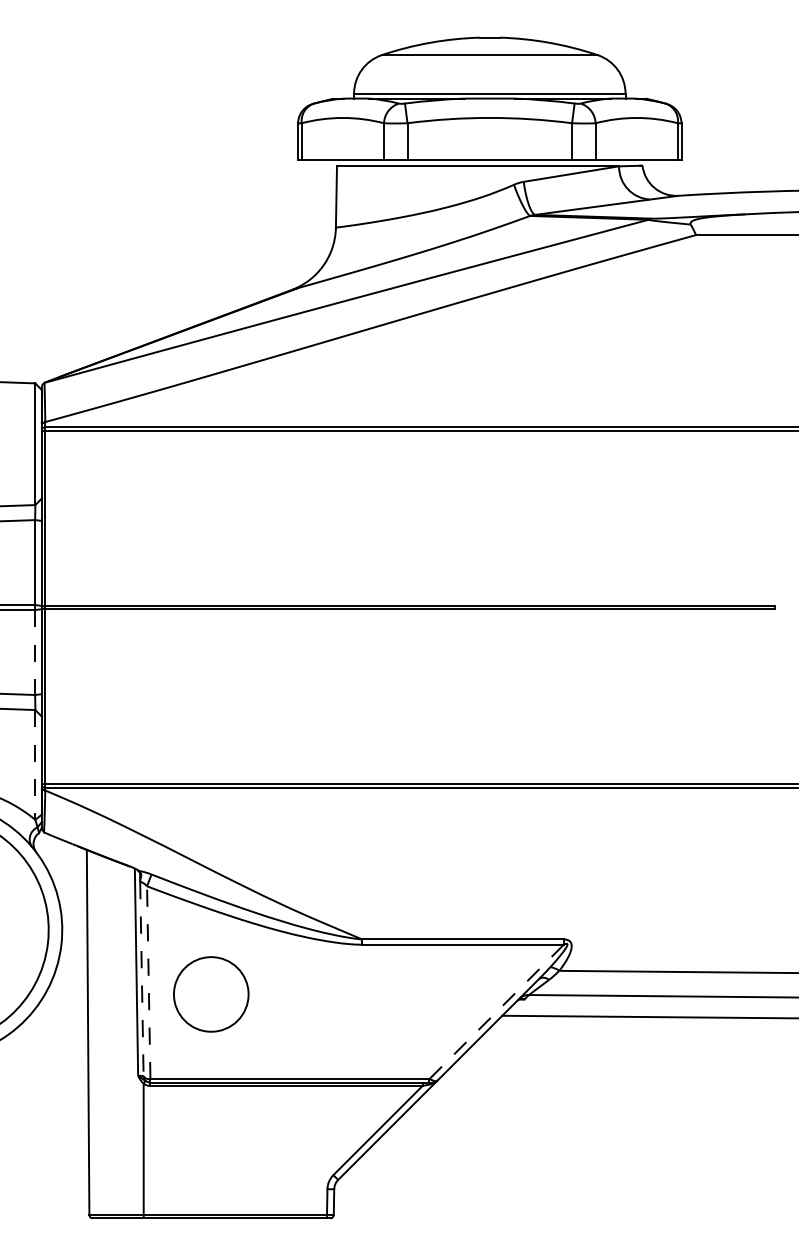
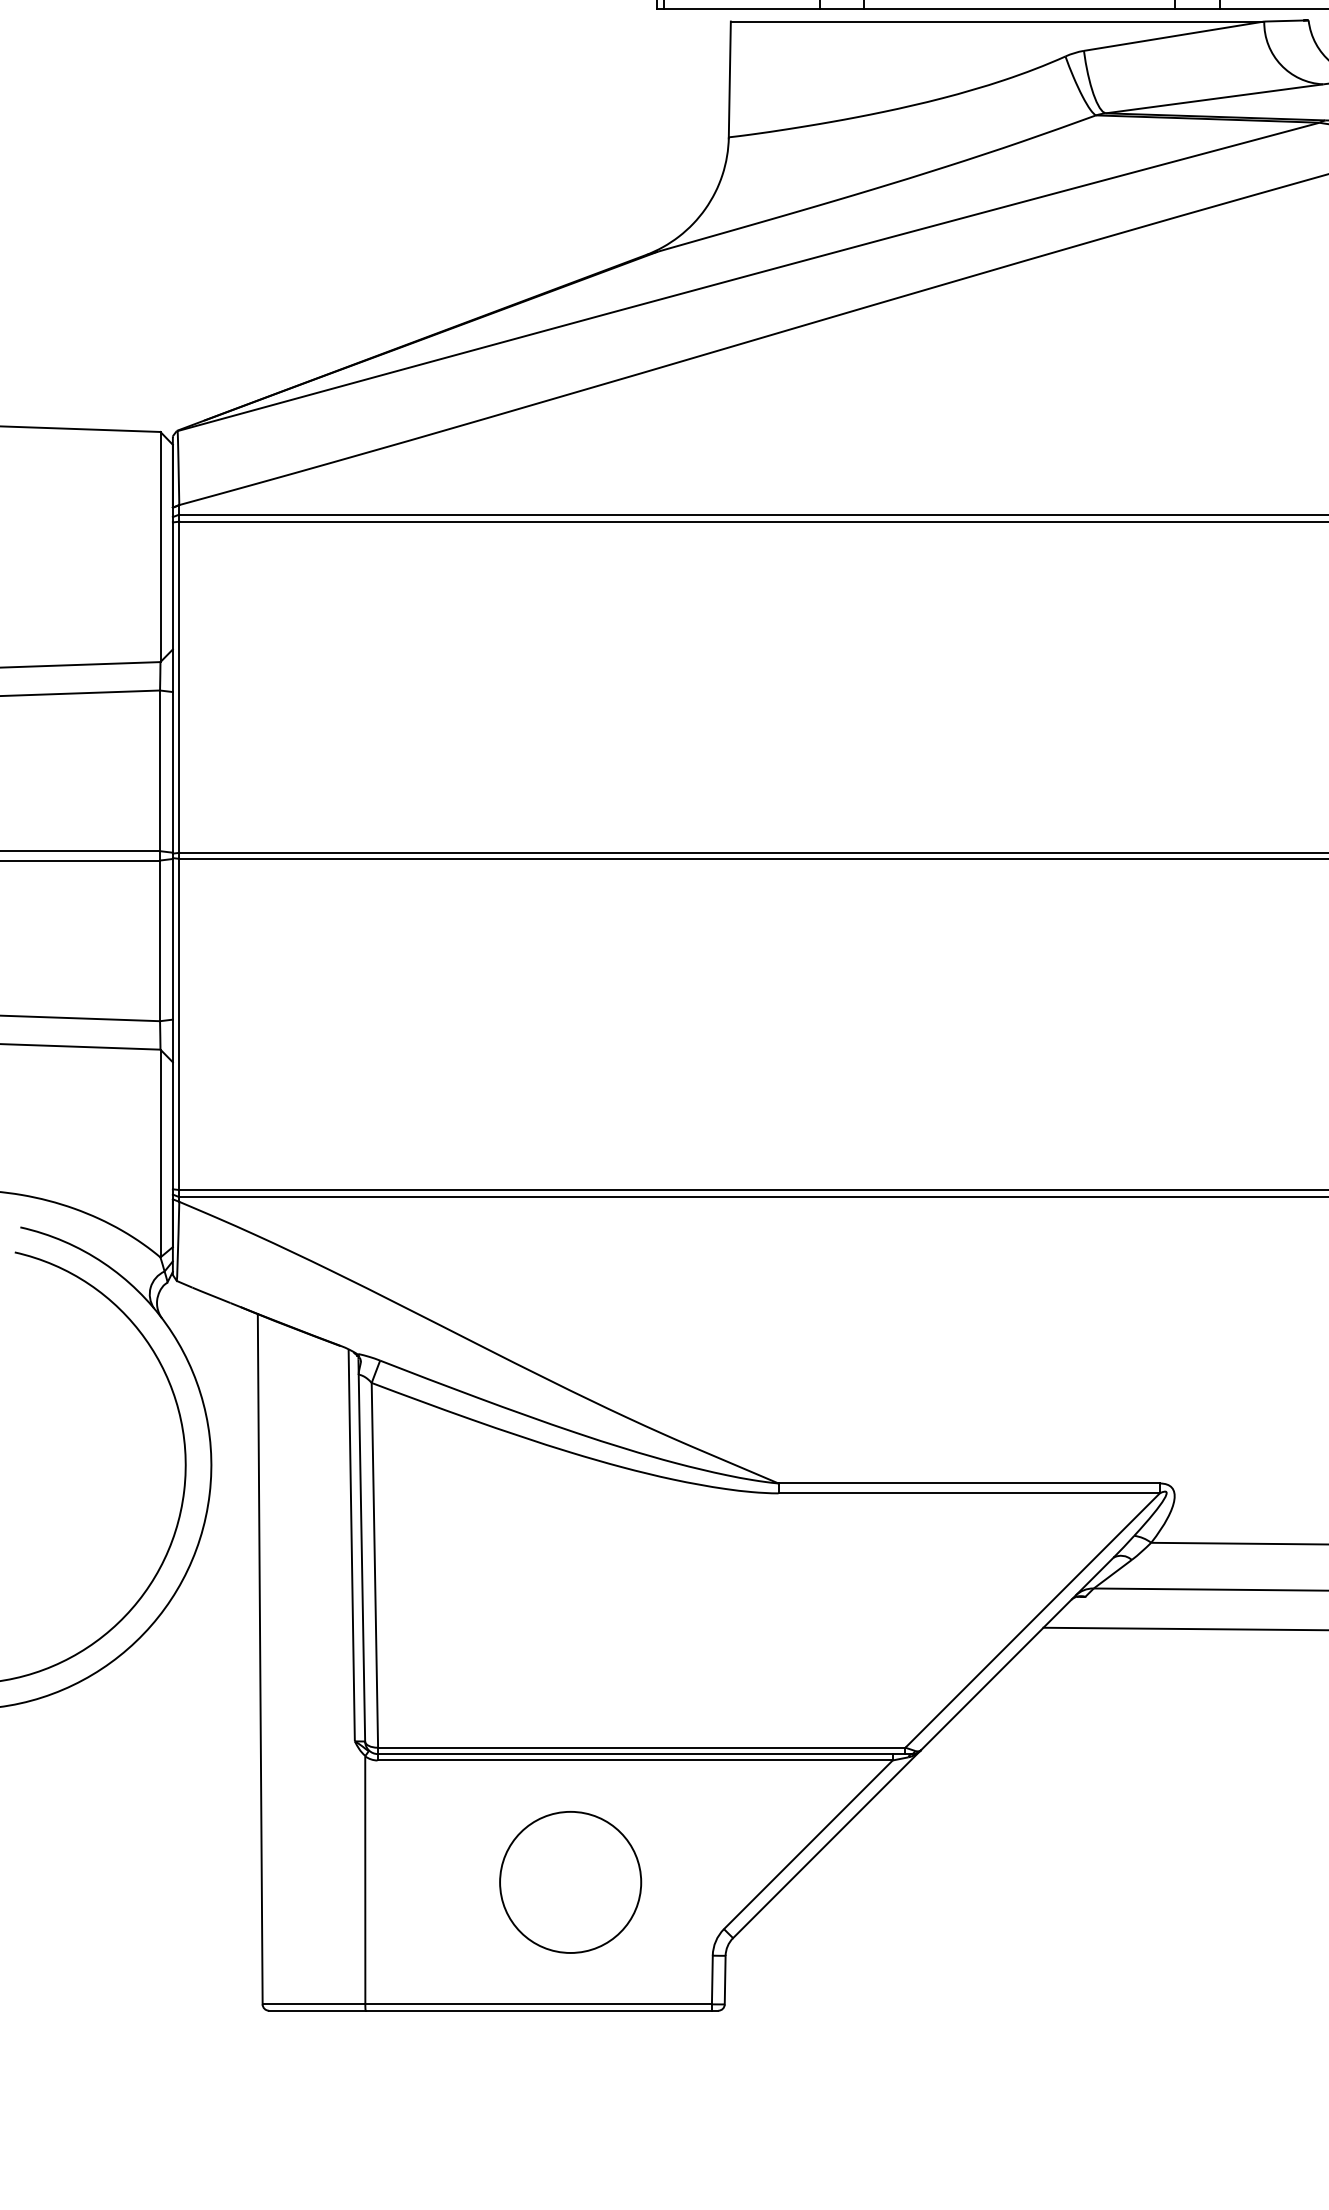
line: (35, 653) -> (160, 942), dashed -> solid
line: (35, 764) -> (160, 1152), dashed -> solid
line: (141, 978) -> (361, 1557), dashed -> solid
line: (148, 982) -> (374, 1564), dashed -> solid
circle: (211, 994) -> (571, 1882), moved
line: (496, 1012) -> (1032, 1621), dashed -> solid

